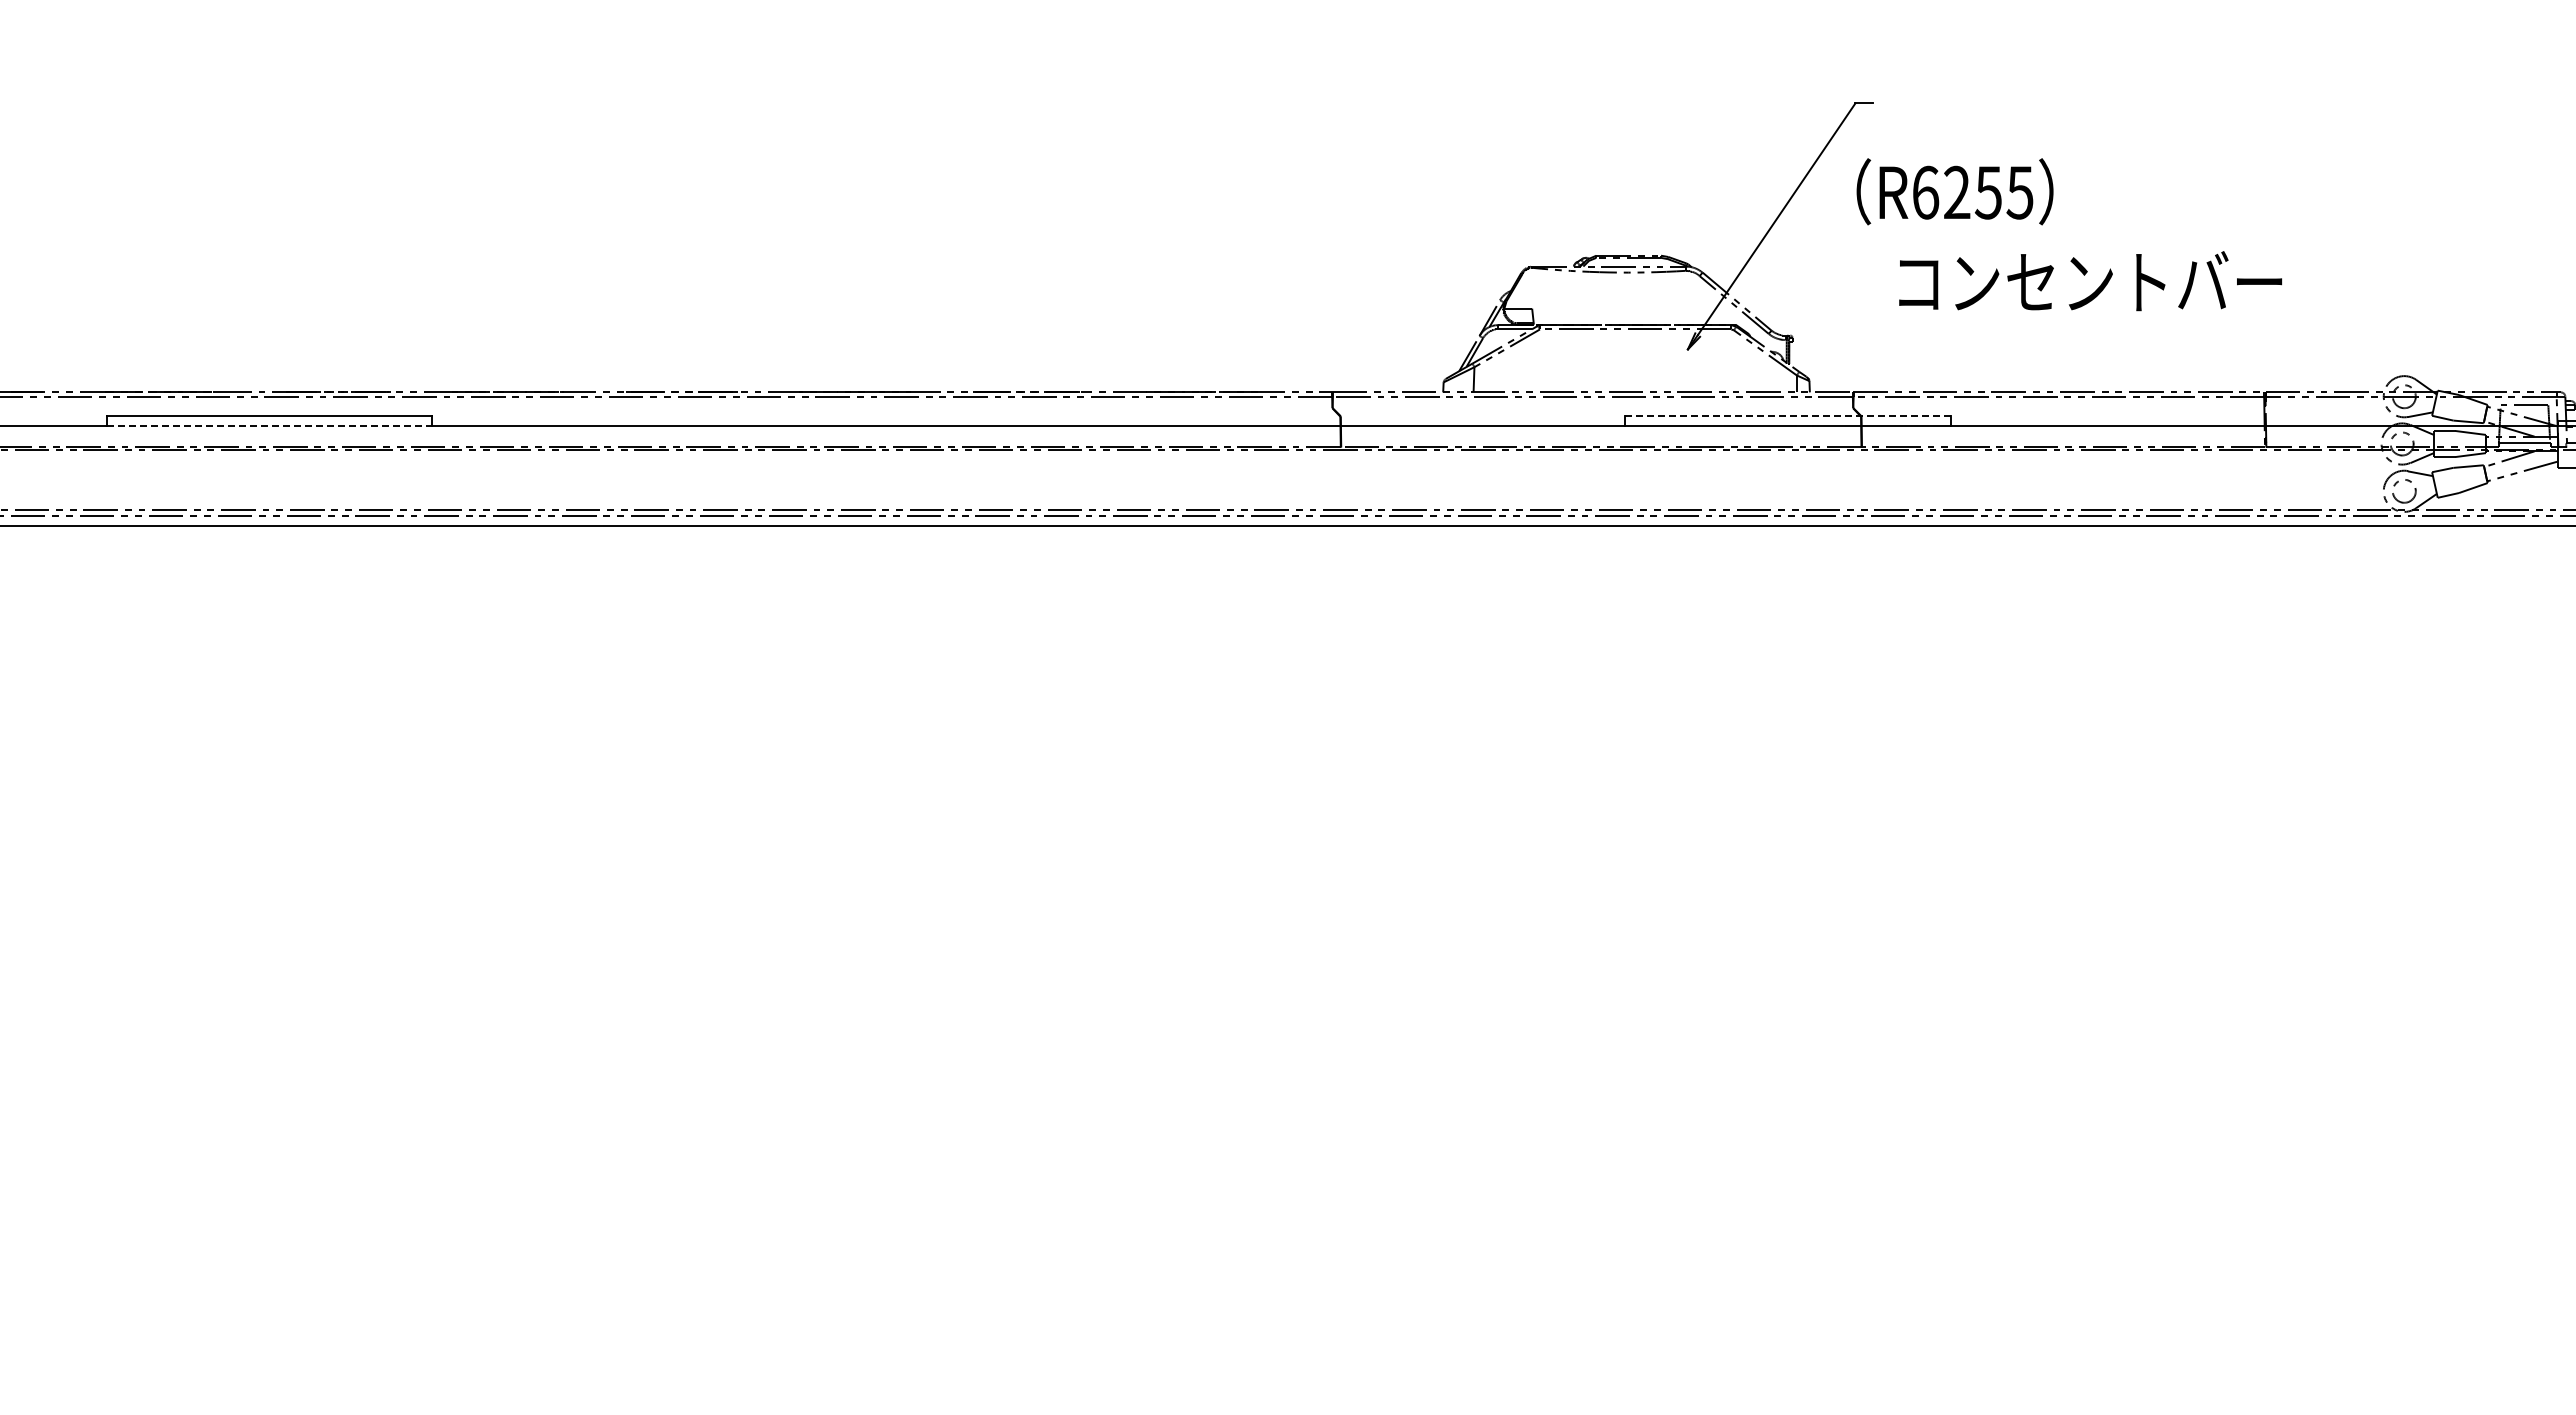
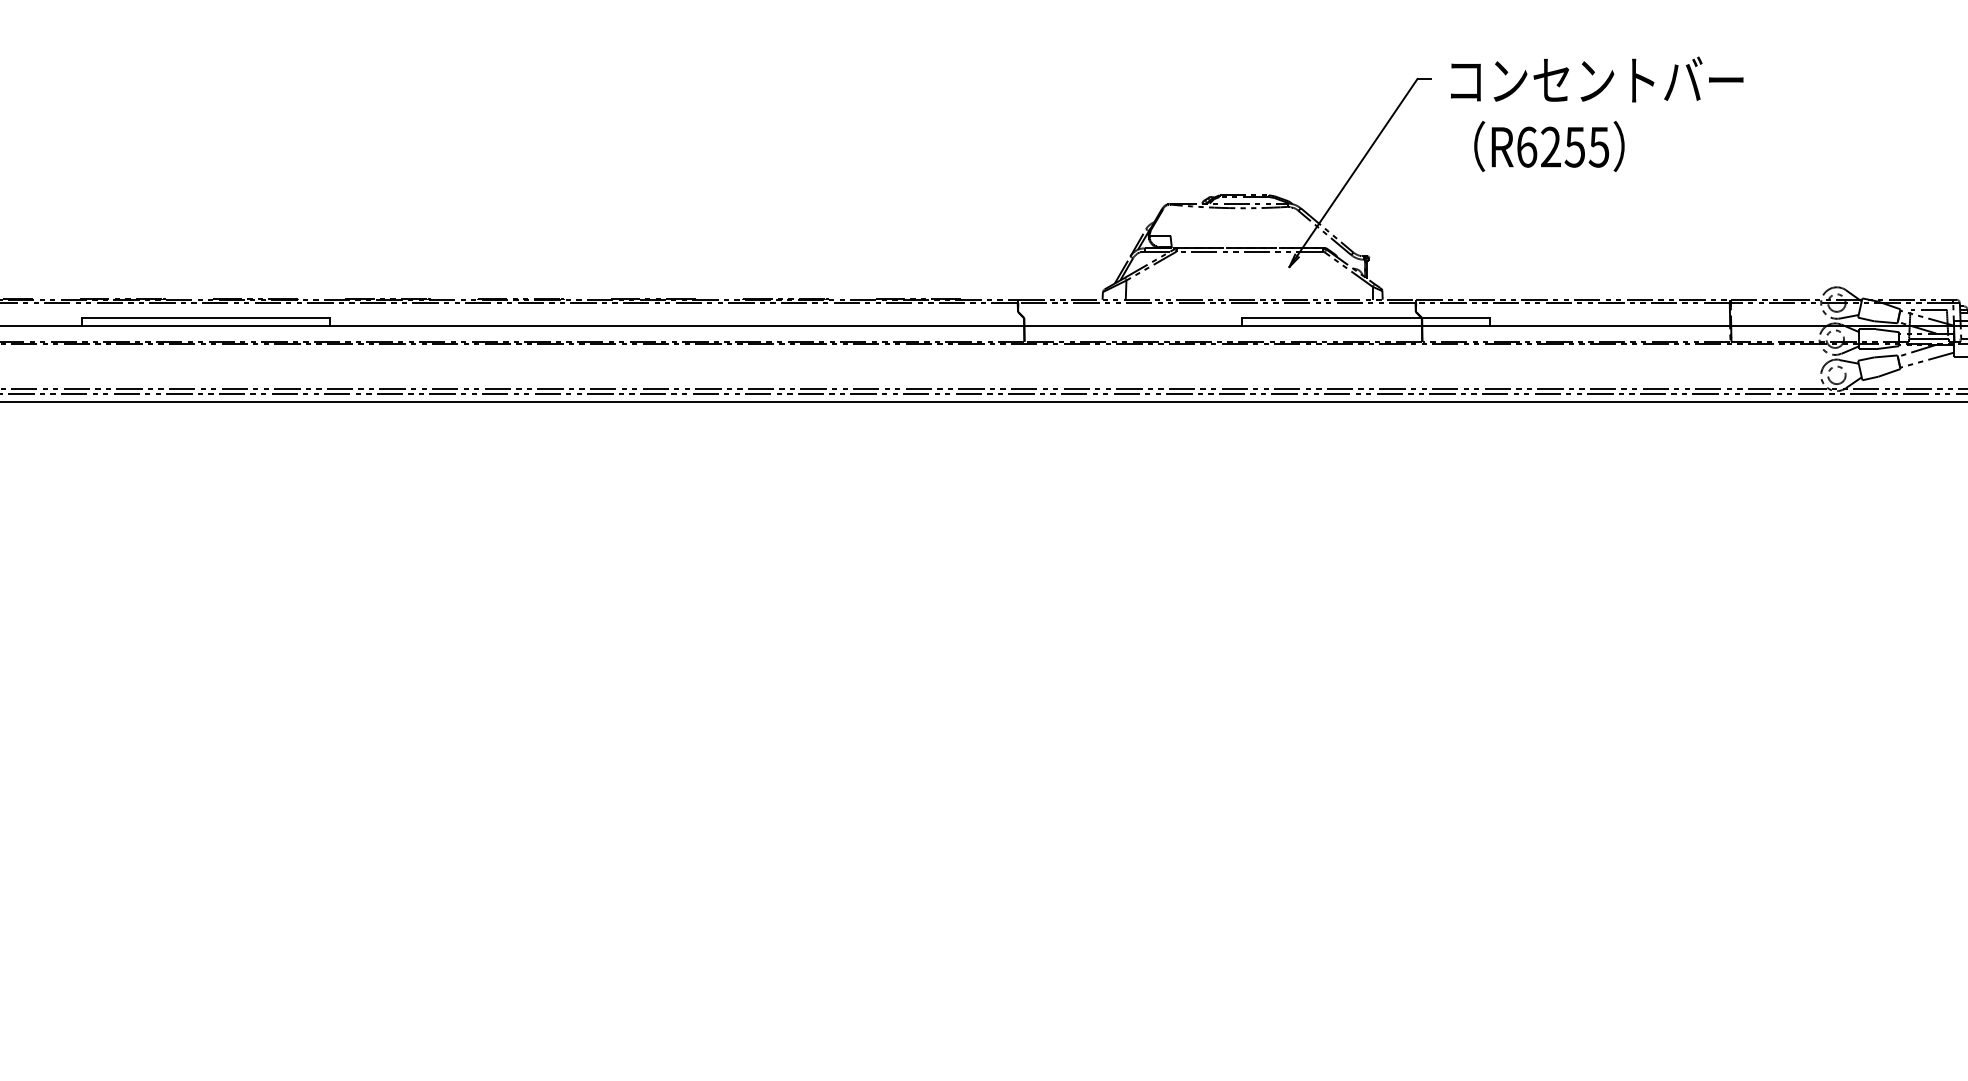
text: (1954, 191) -> (1548, 146), moved
text: (2090, 281) -> (1597, 79), moved
line: (1788, 416) -> (1366, 318), dashed -> solid
line: (269, 426) -> (205, 325), dashed -> solid

